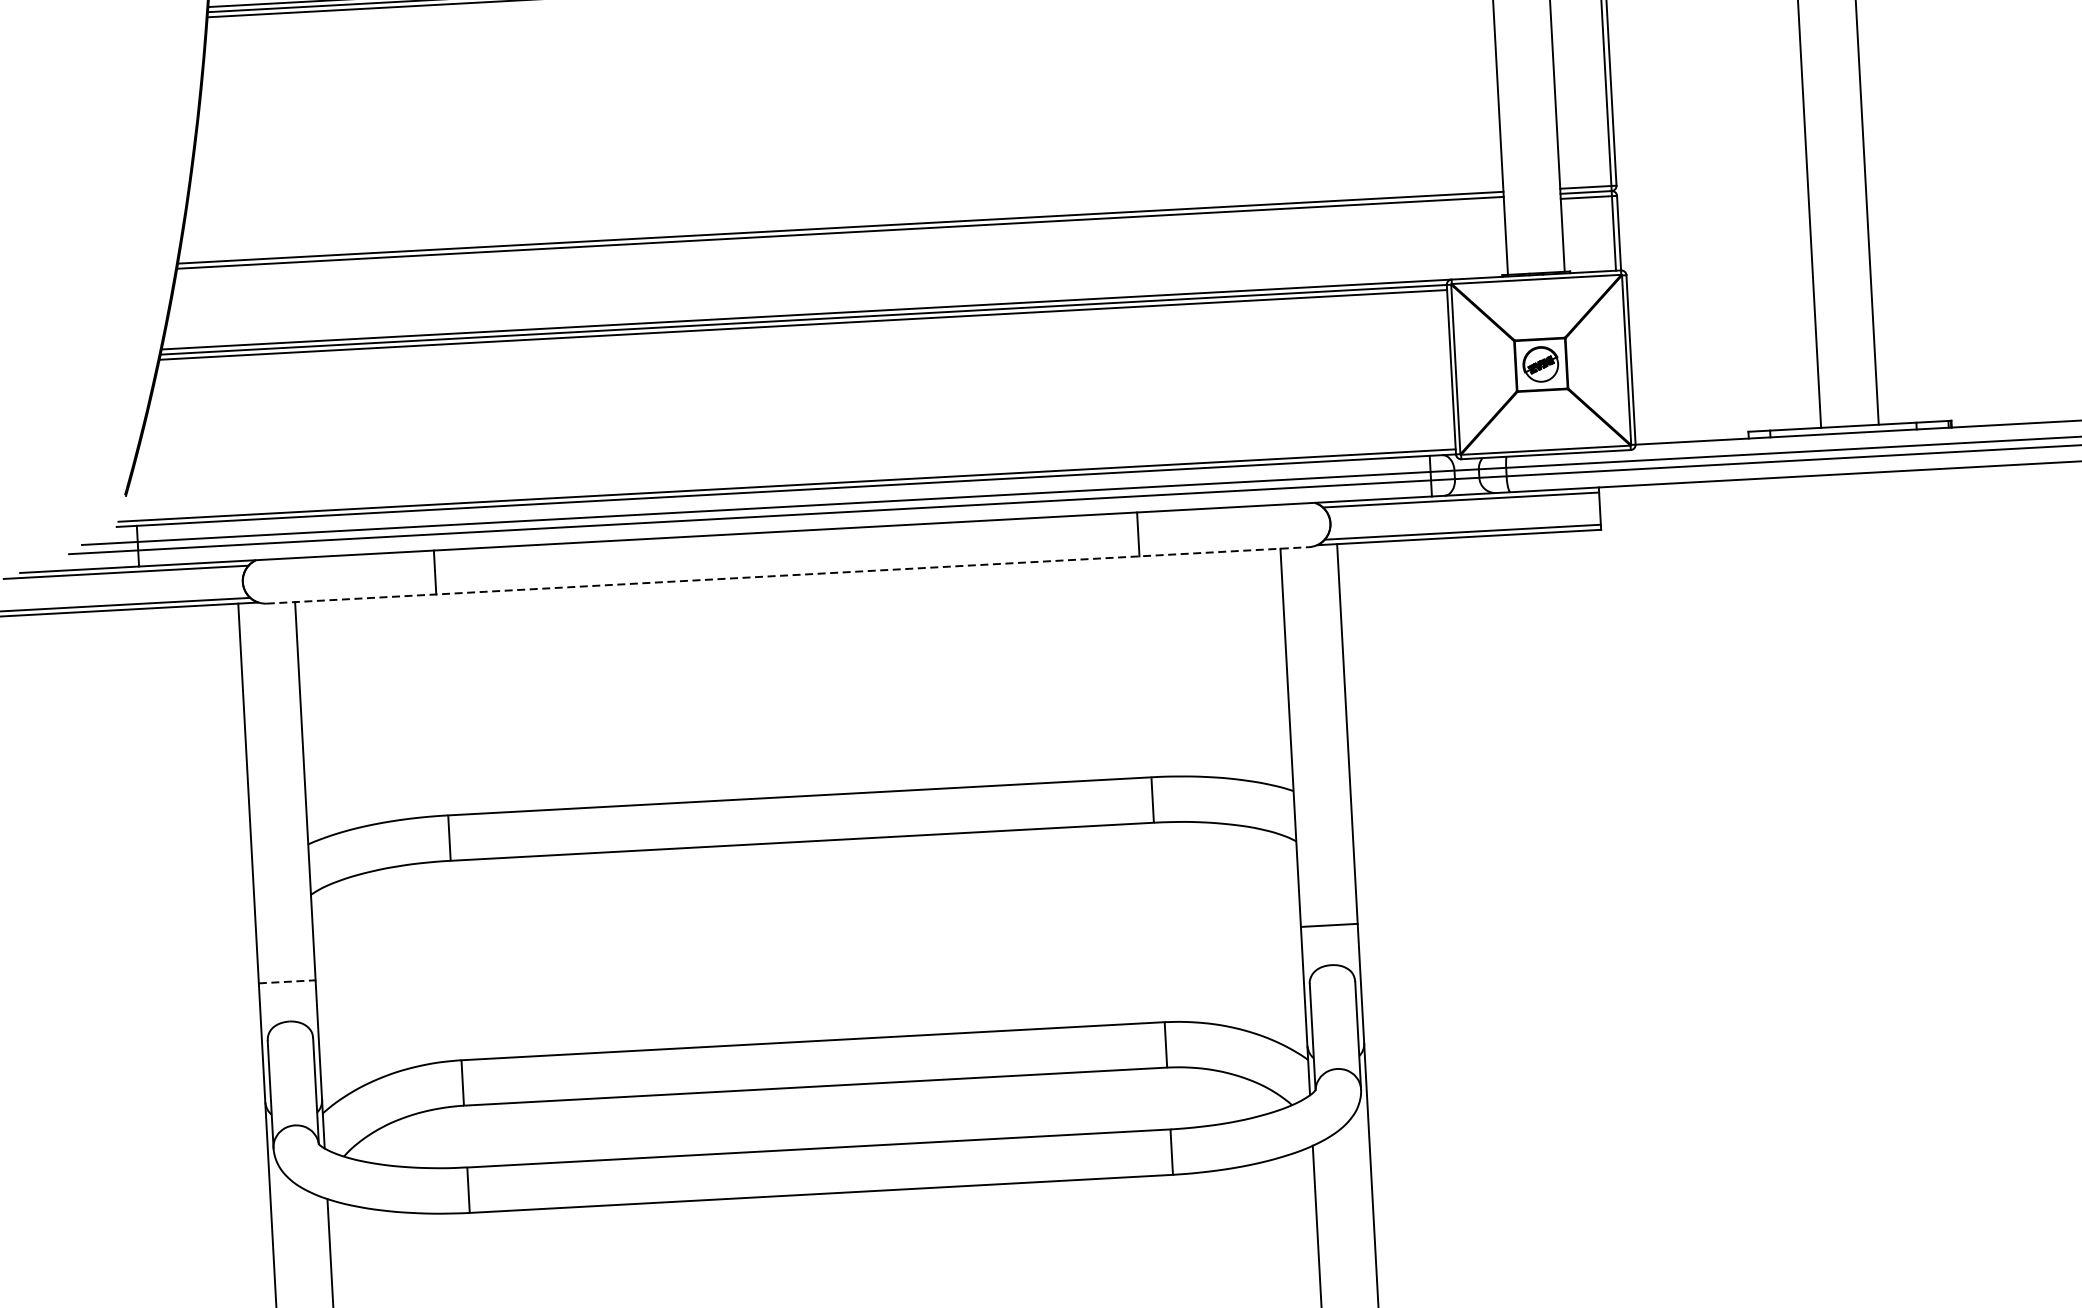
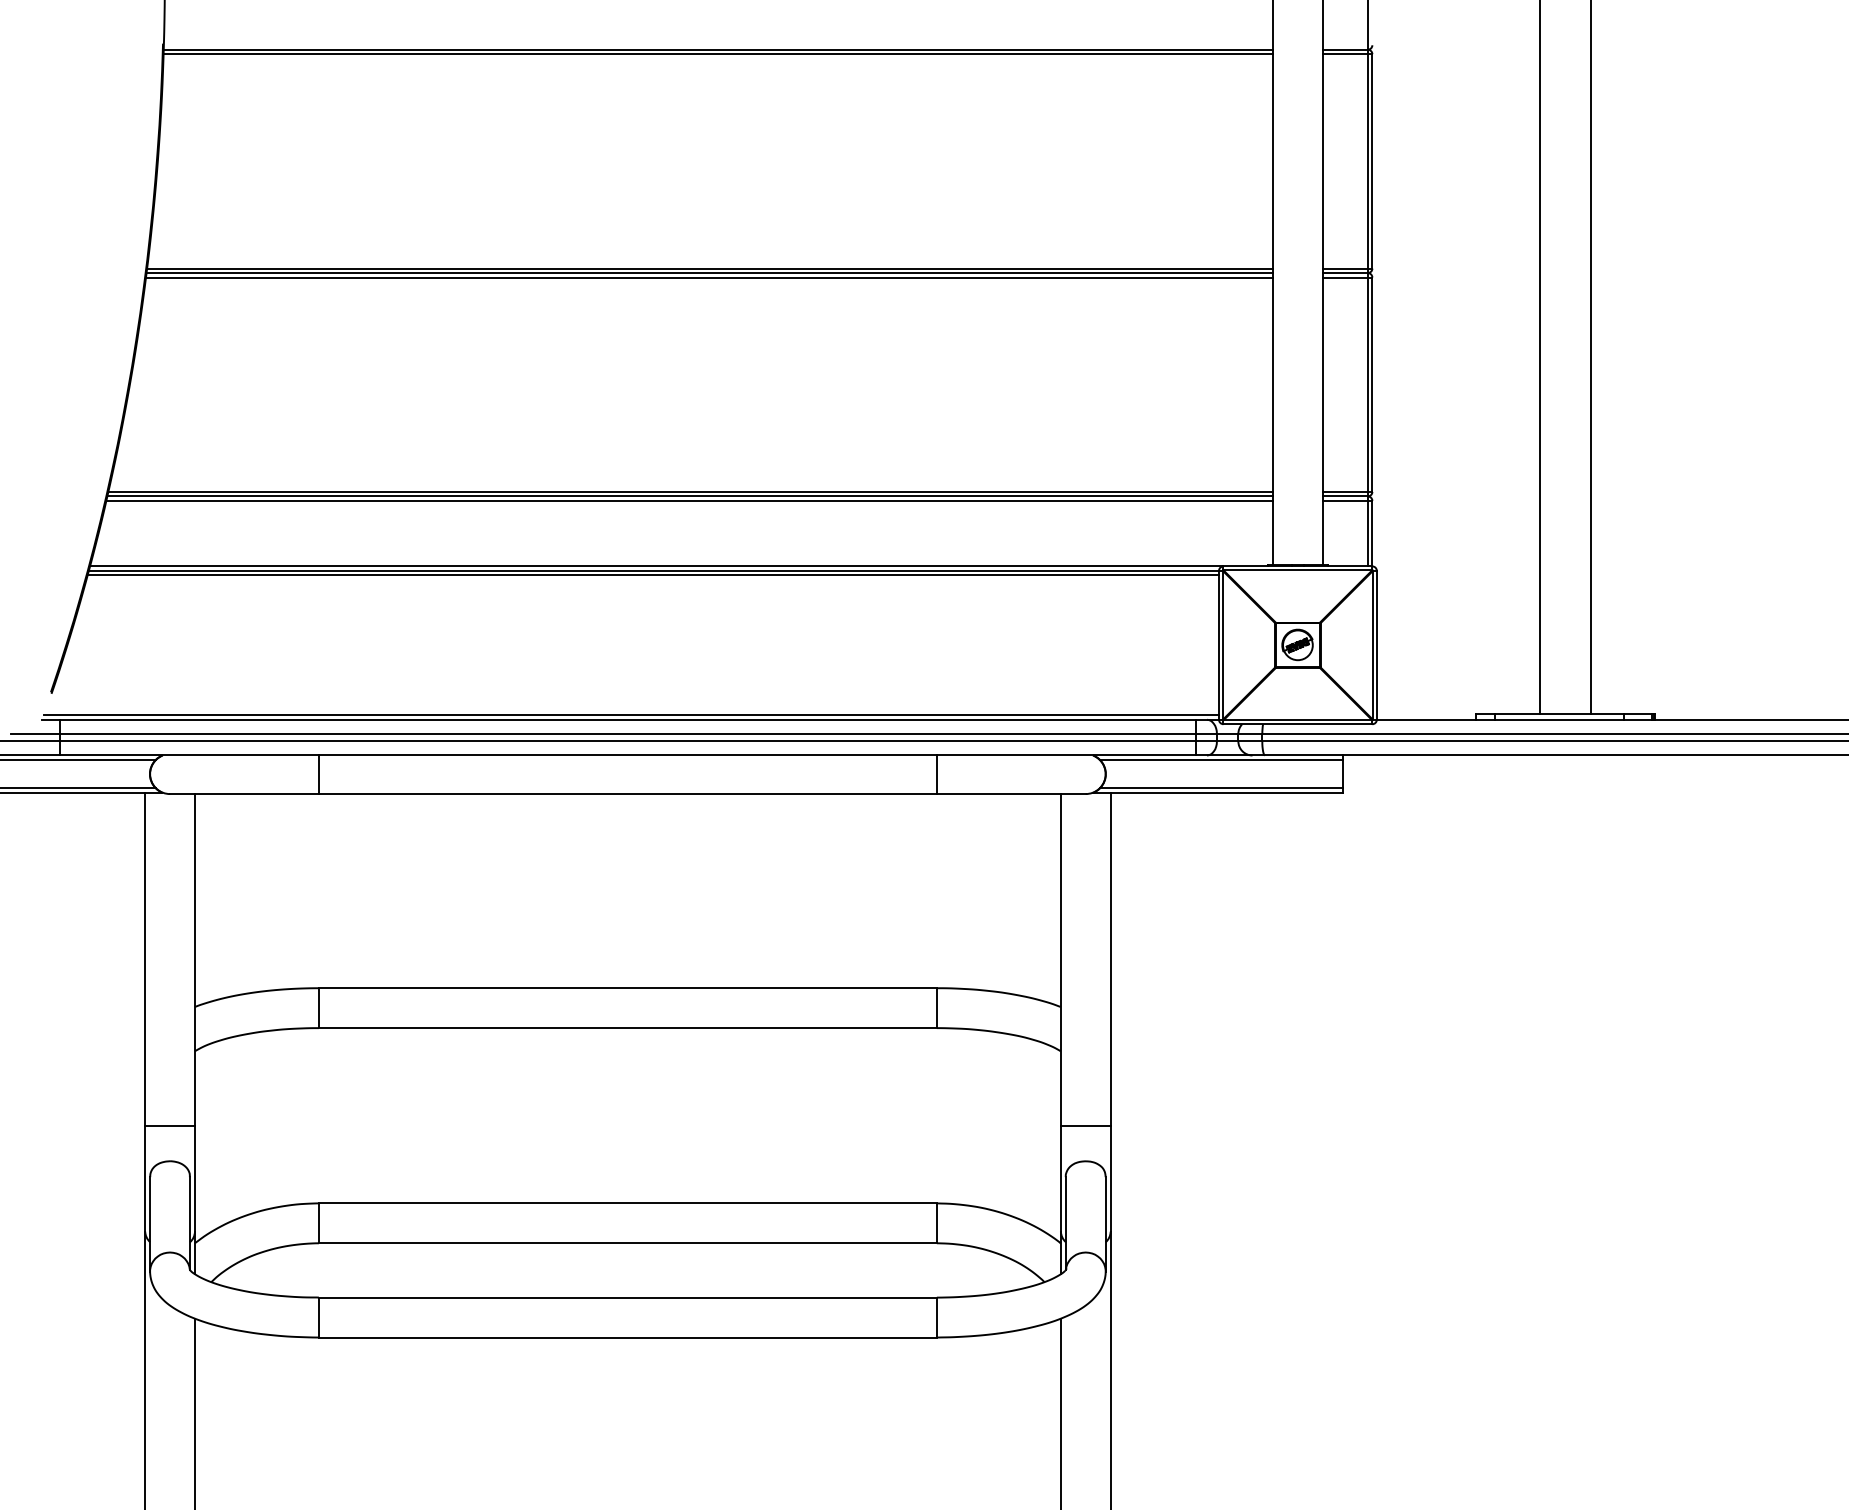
line: (839, 237) -> (689, 500), added
line: (787, 575) -> (627, 794), dashed -> solid
line: (286, 981) -> (169, 1126), dashed -> solid

